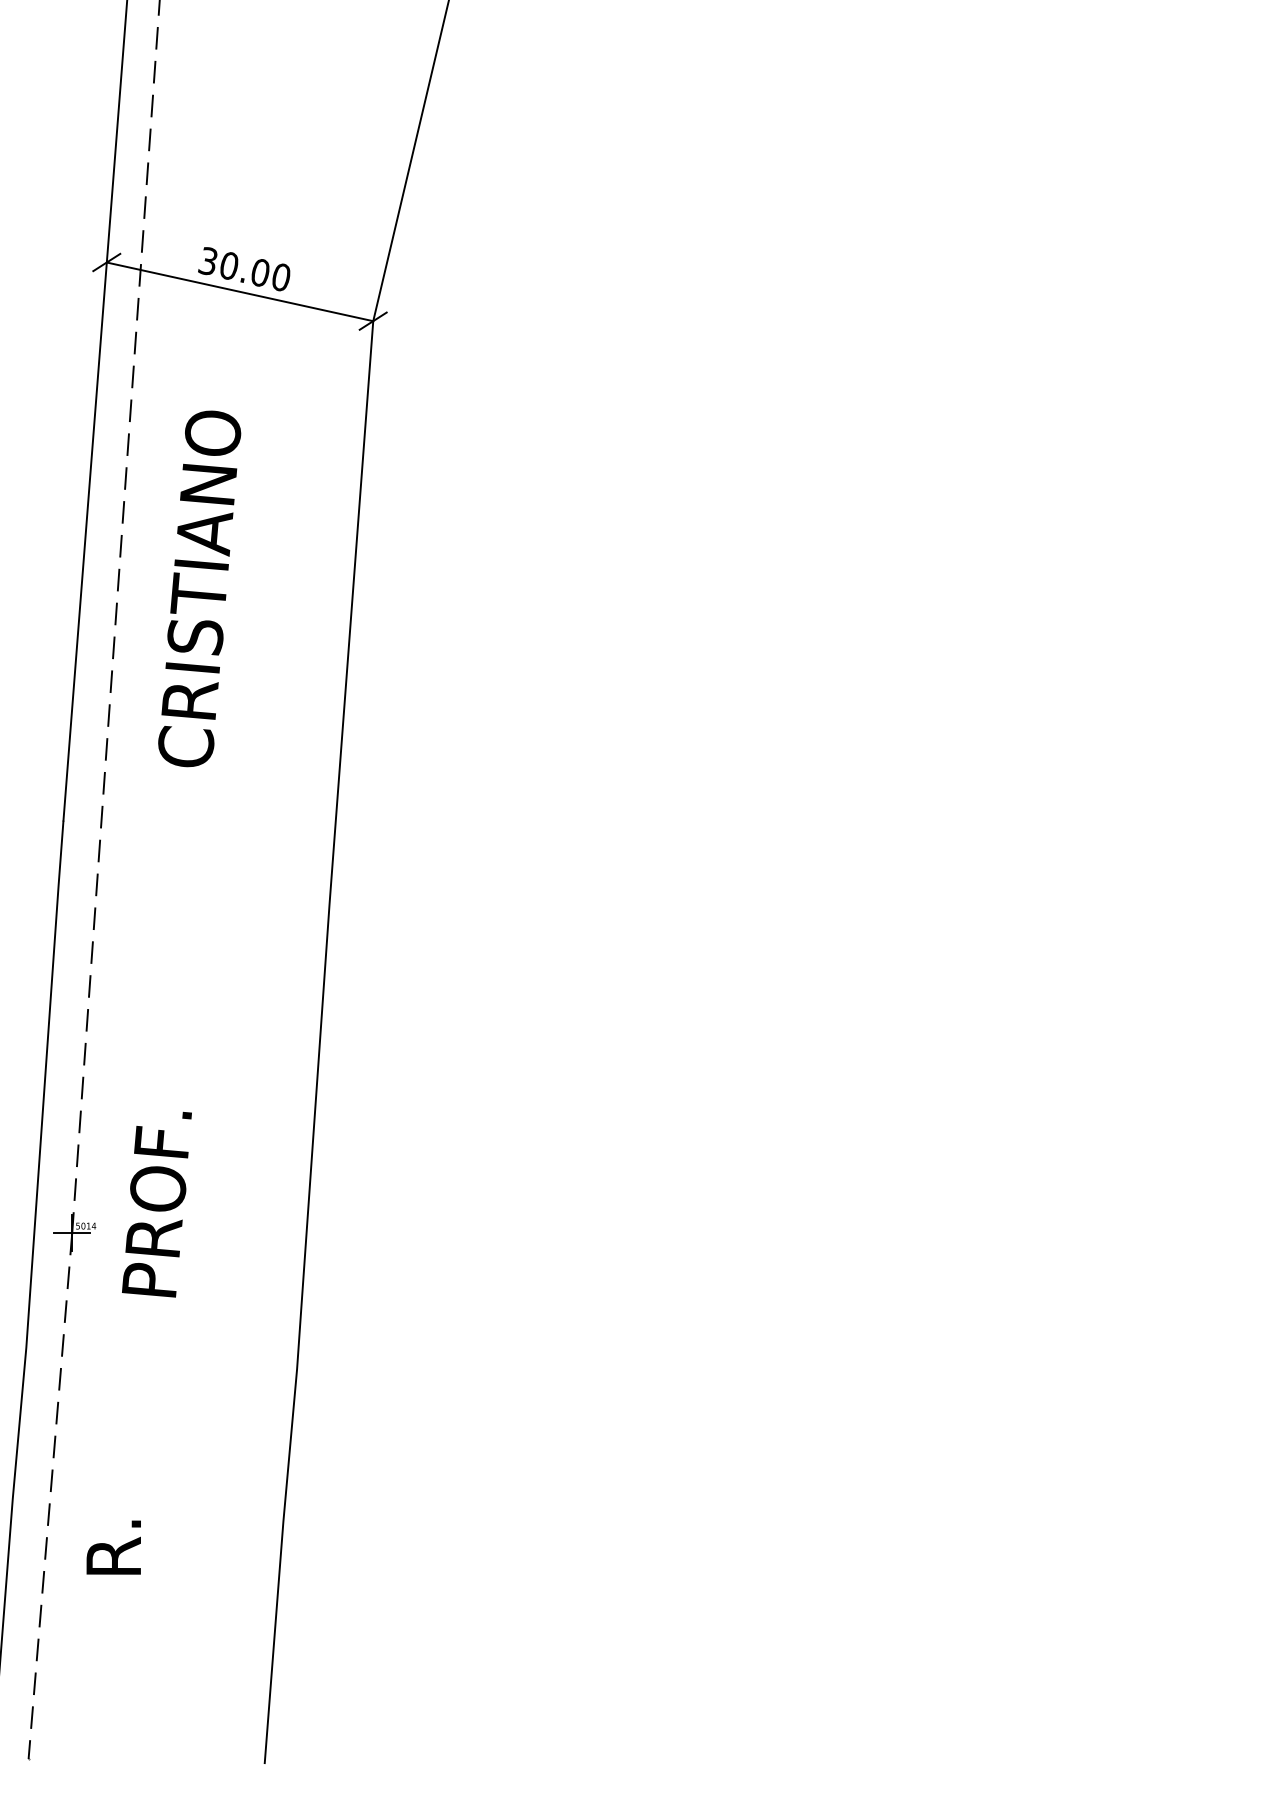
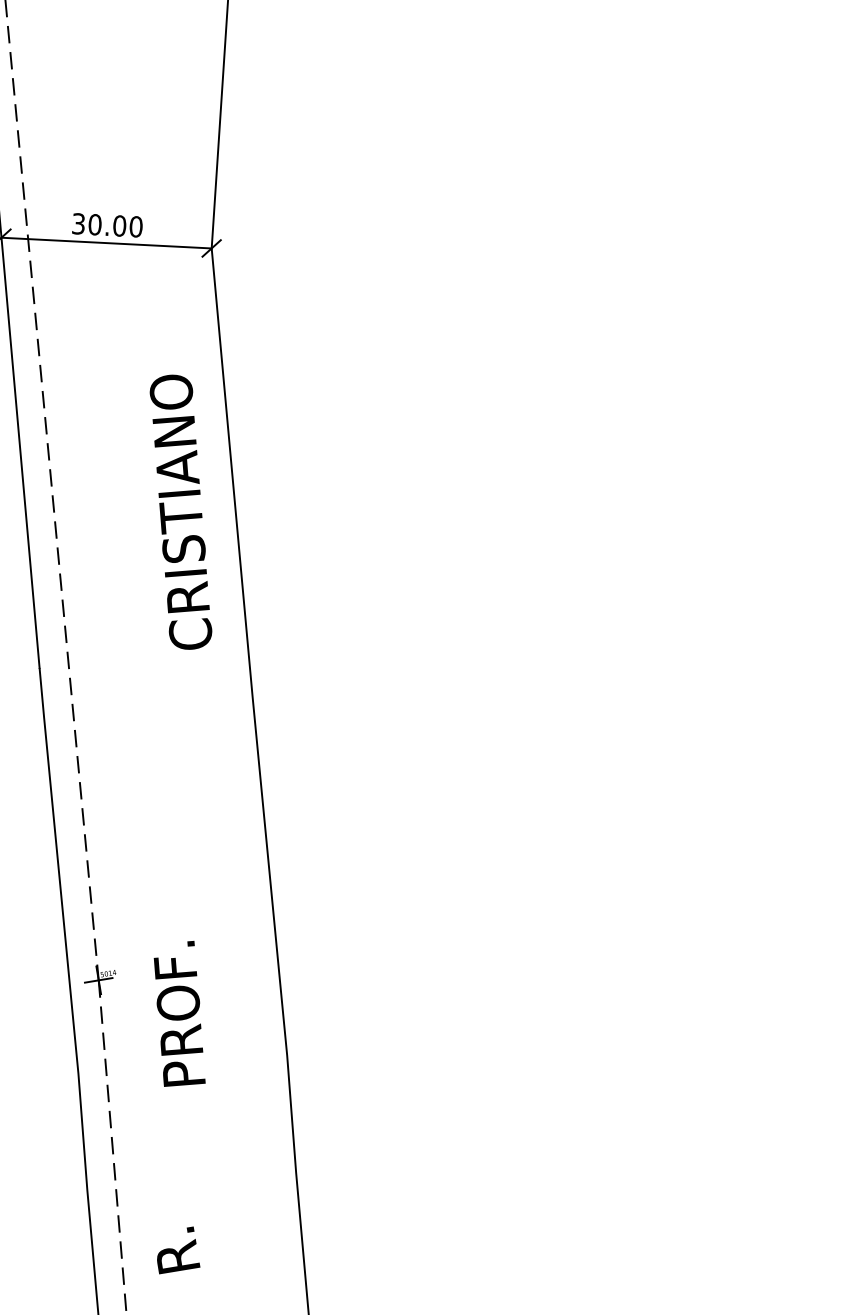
text: (199, 588) -> (180, 511), moved
text: (156, 1204) -> (179, 1015), moved
text: (113, 1547) -> (176, 1250), moved

